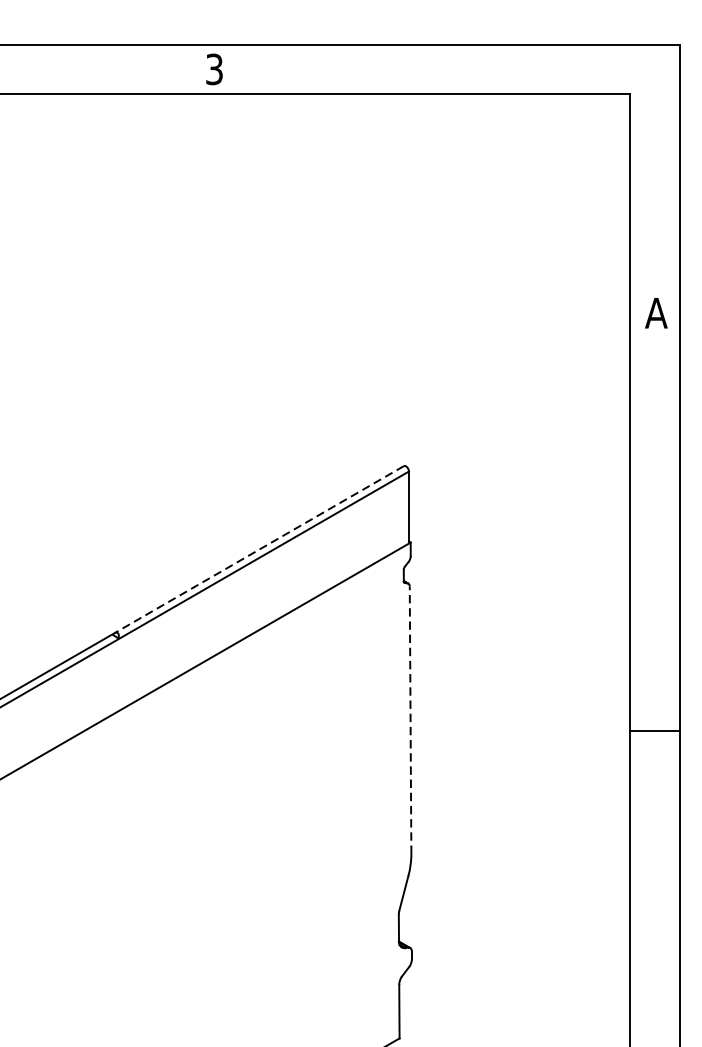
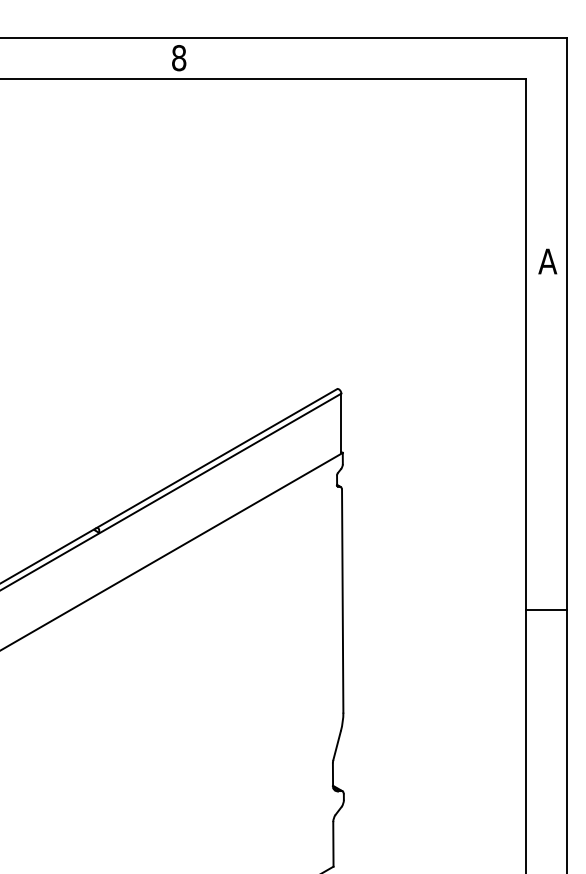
text: (214, 69) -> (179, 58), 3 -> 8
line: (259, 550) -> (216, 459), dashed -> solid
line: (410, 720) -> (342, 601), dashed -> solid

